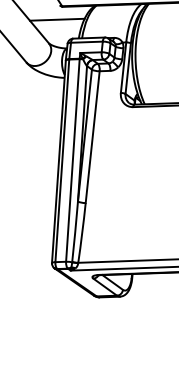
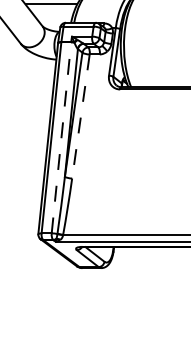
line: (92, 137) -> (80, 116), solid -> dashed
line: (72, 160) -> (61, 137), solid -> dashed

